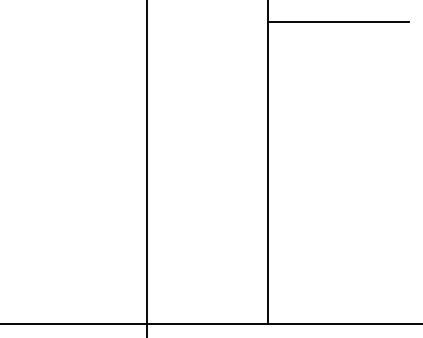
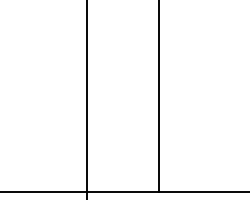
line: (337, 22) -> (199, 13), removed

